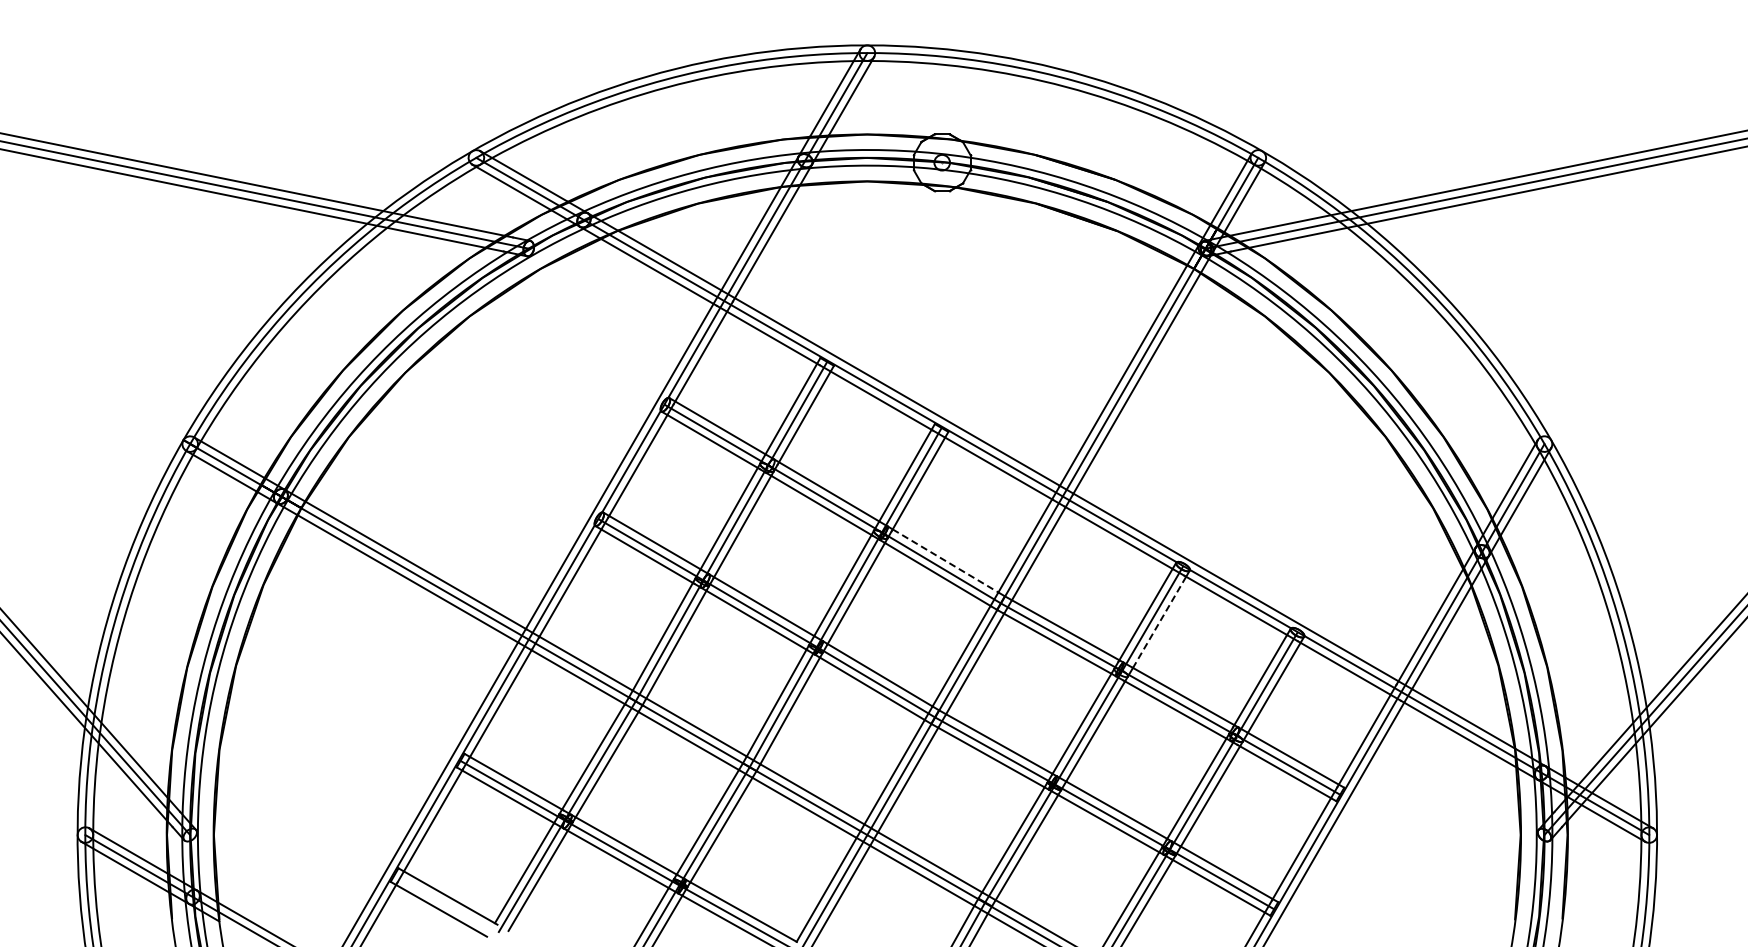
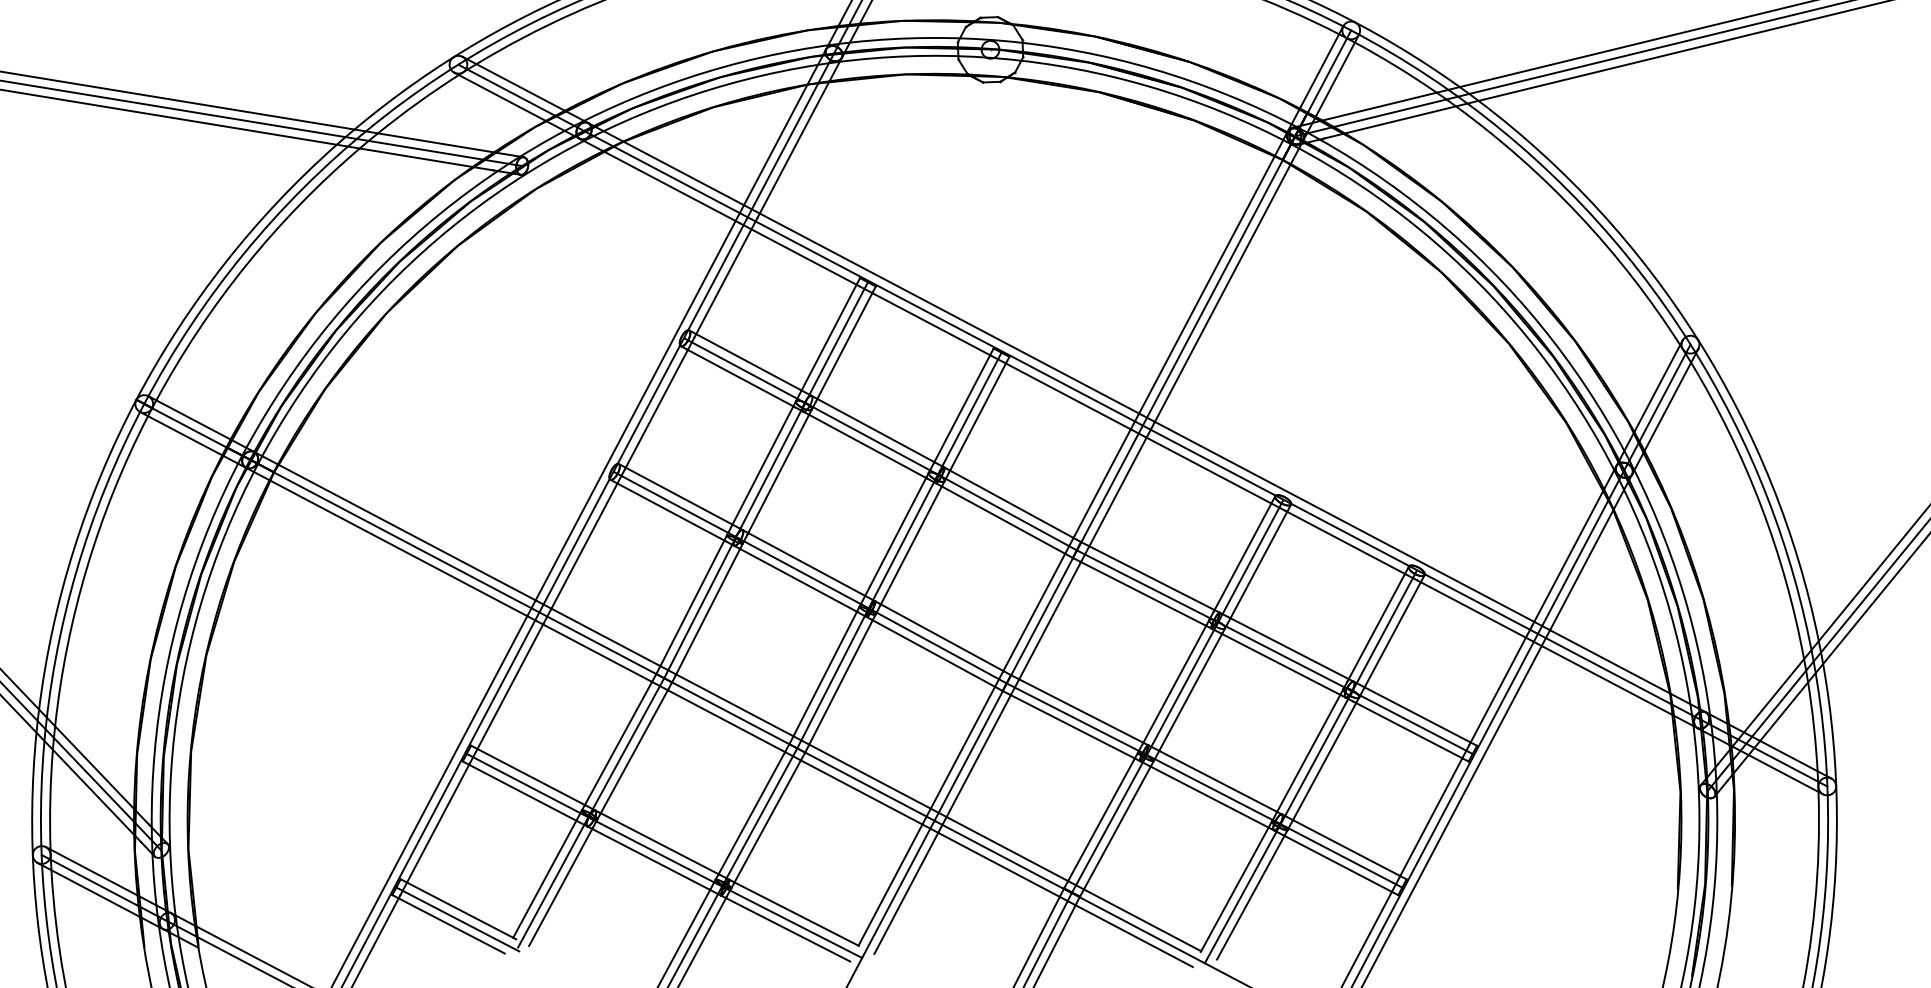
line: (945, 560) -> (1011, 503), dashed -> solid
line: (1159, 622) -> (1258, 565), dashed -> solid
line: (446, 905) -> (457, 919), added

